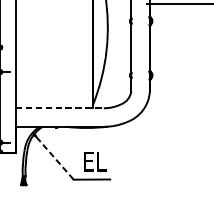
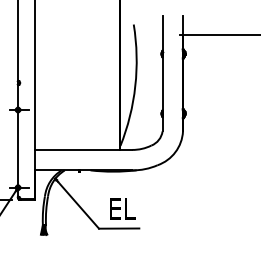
line: (59, 107) -> (83, 149), dashed -> solid
line: (55, 158) -> (78, 205), dashed -> solid

